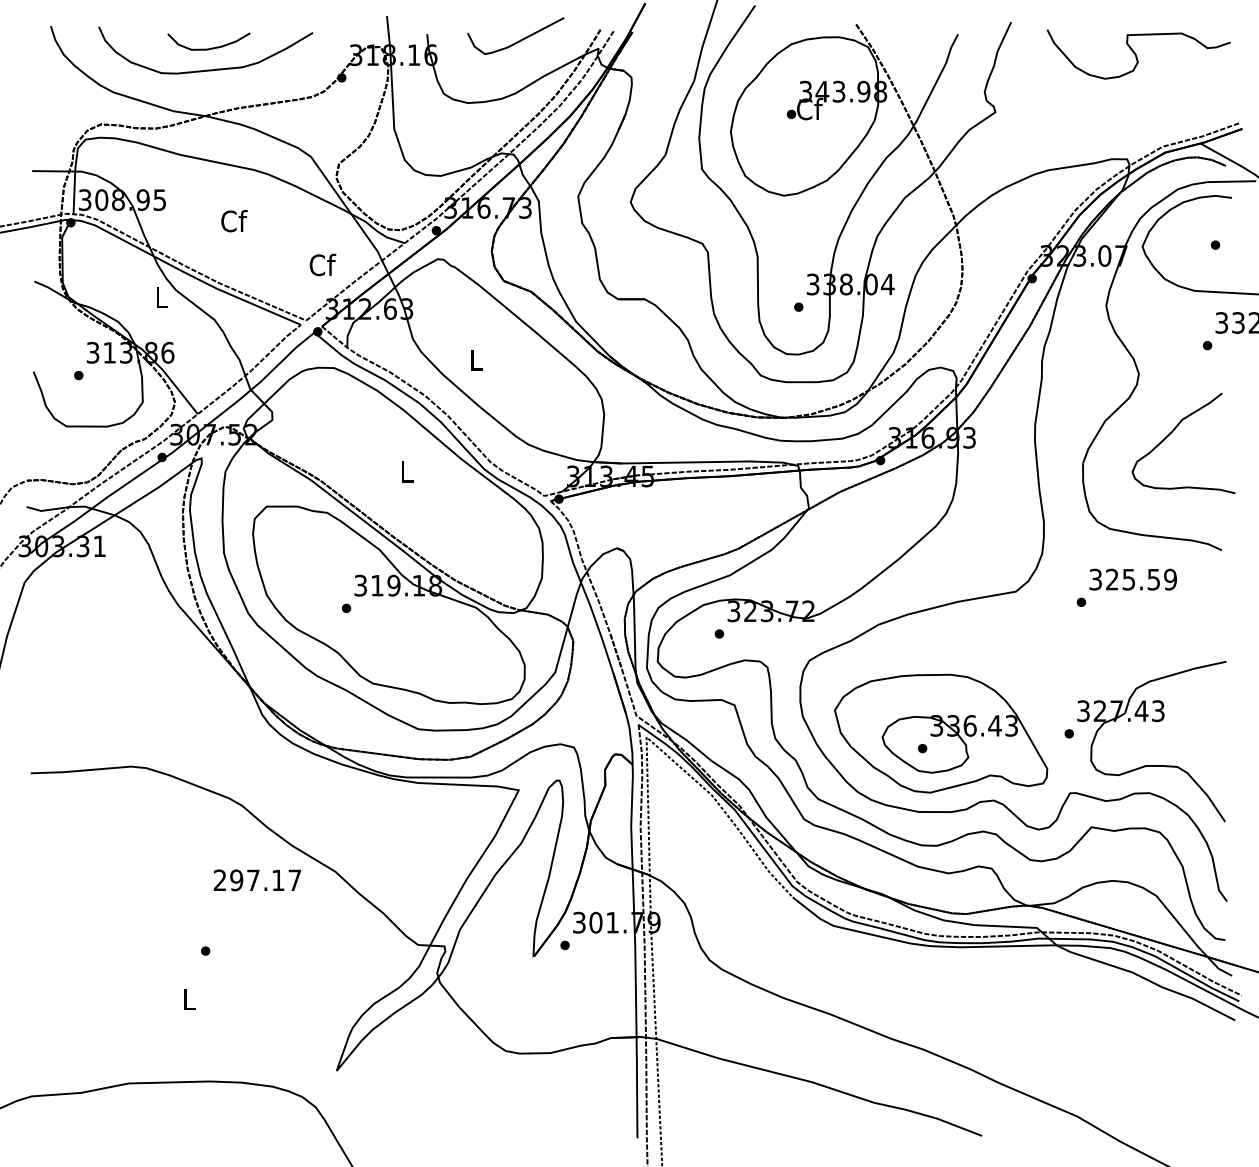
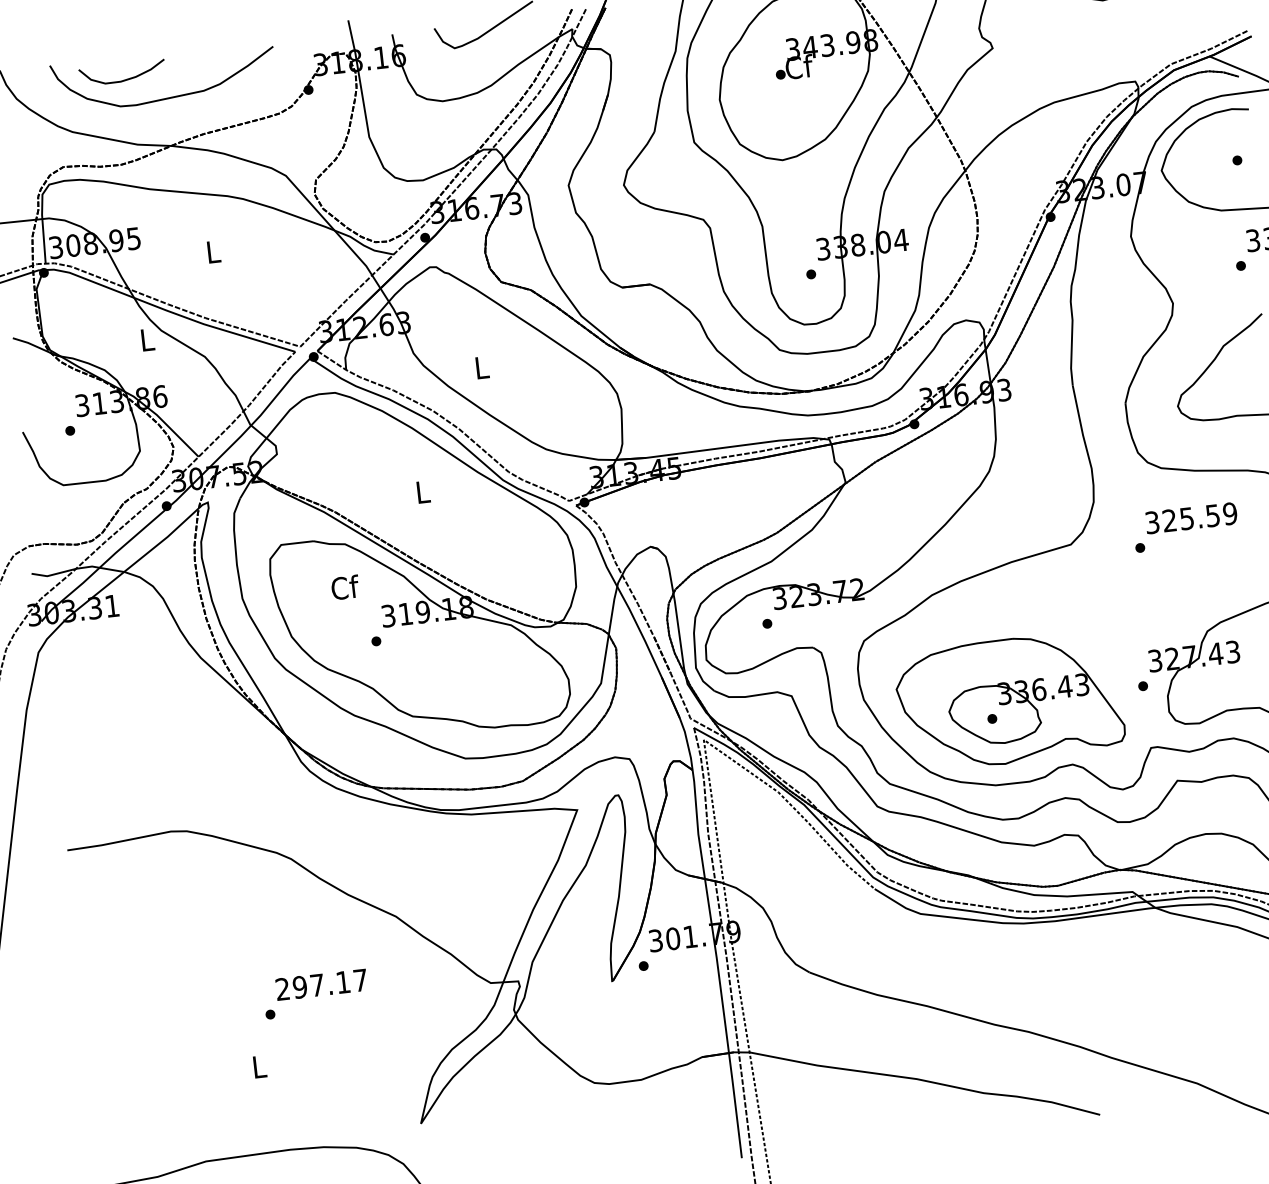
curve: (211, 47) -> (125, 78), moved
text: (234, 221) -> (213, 252), Cf -> L
text: (322, 264) -> (344, 587), moved
text: (256, 880) -> (320, 985), moved

